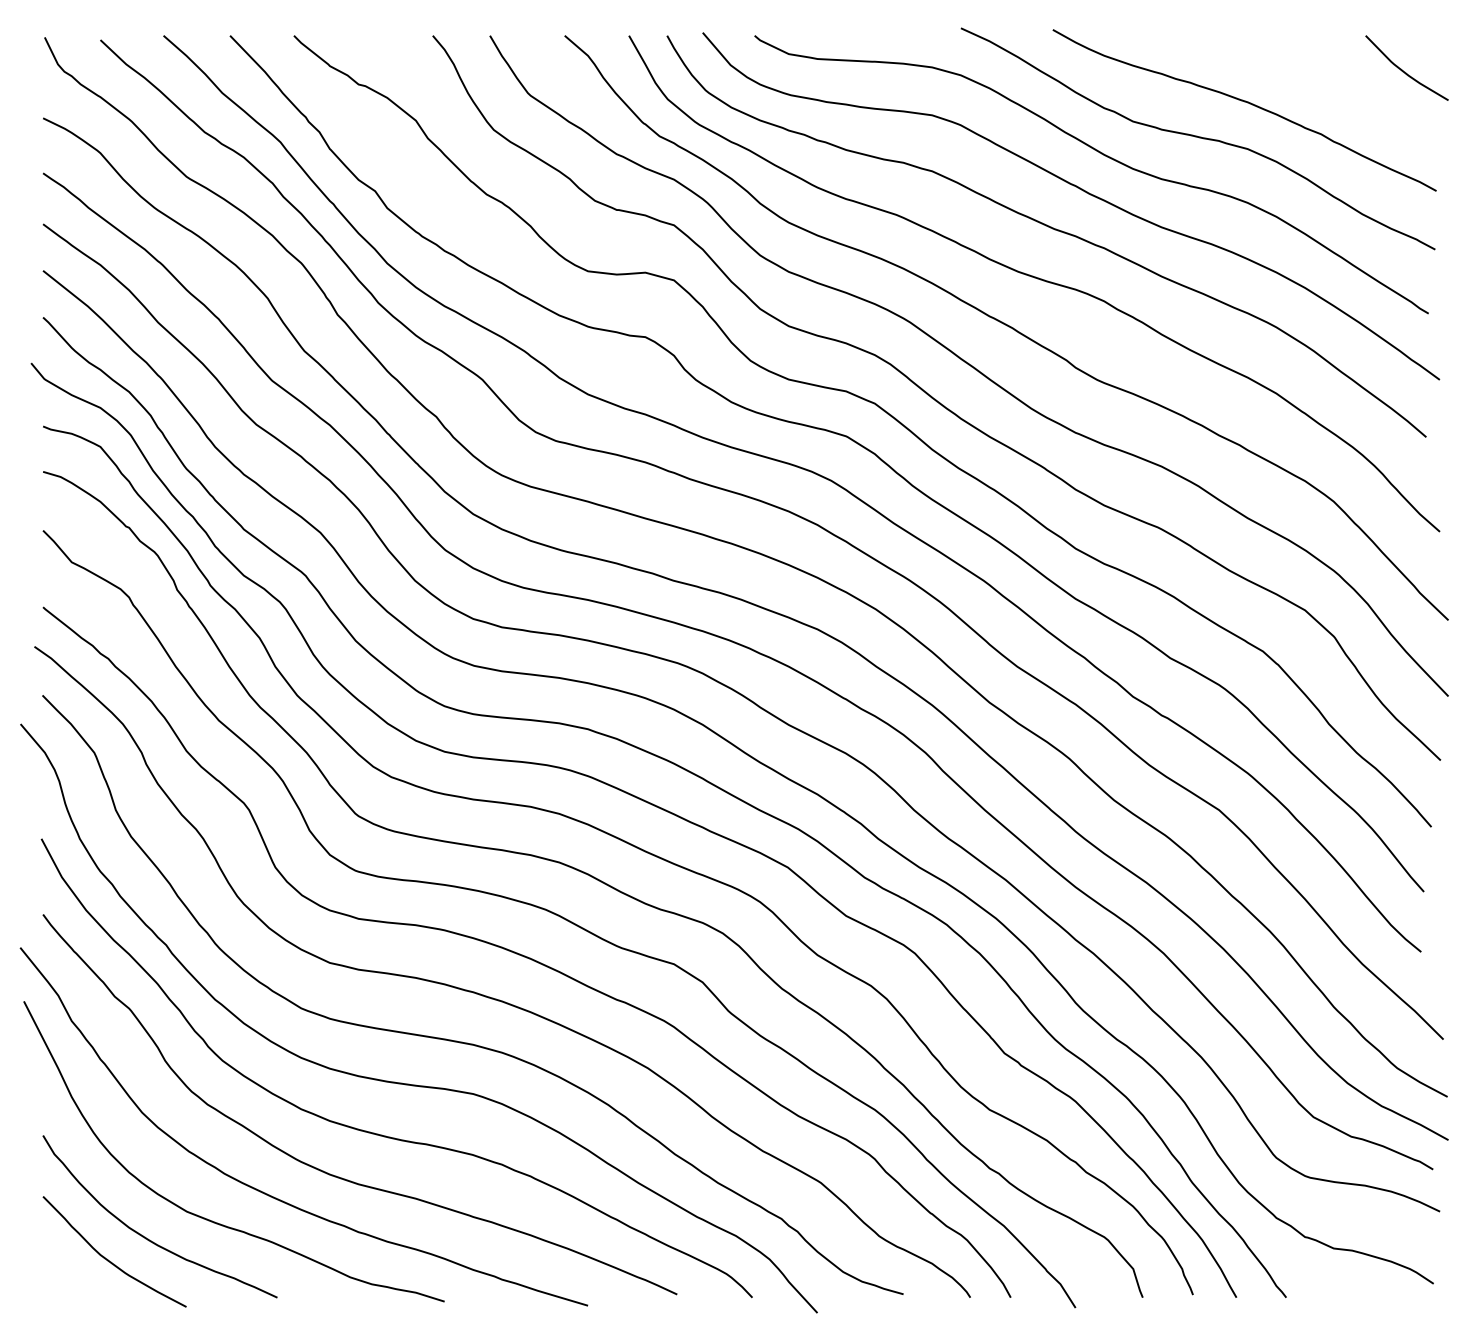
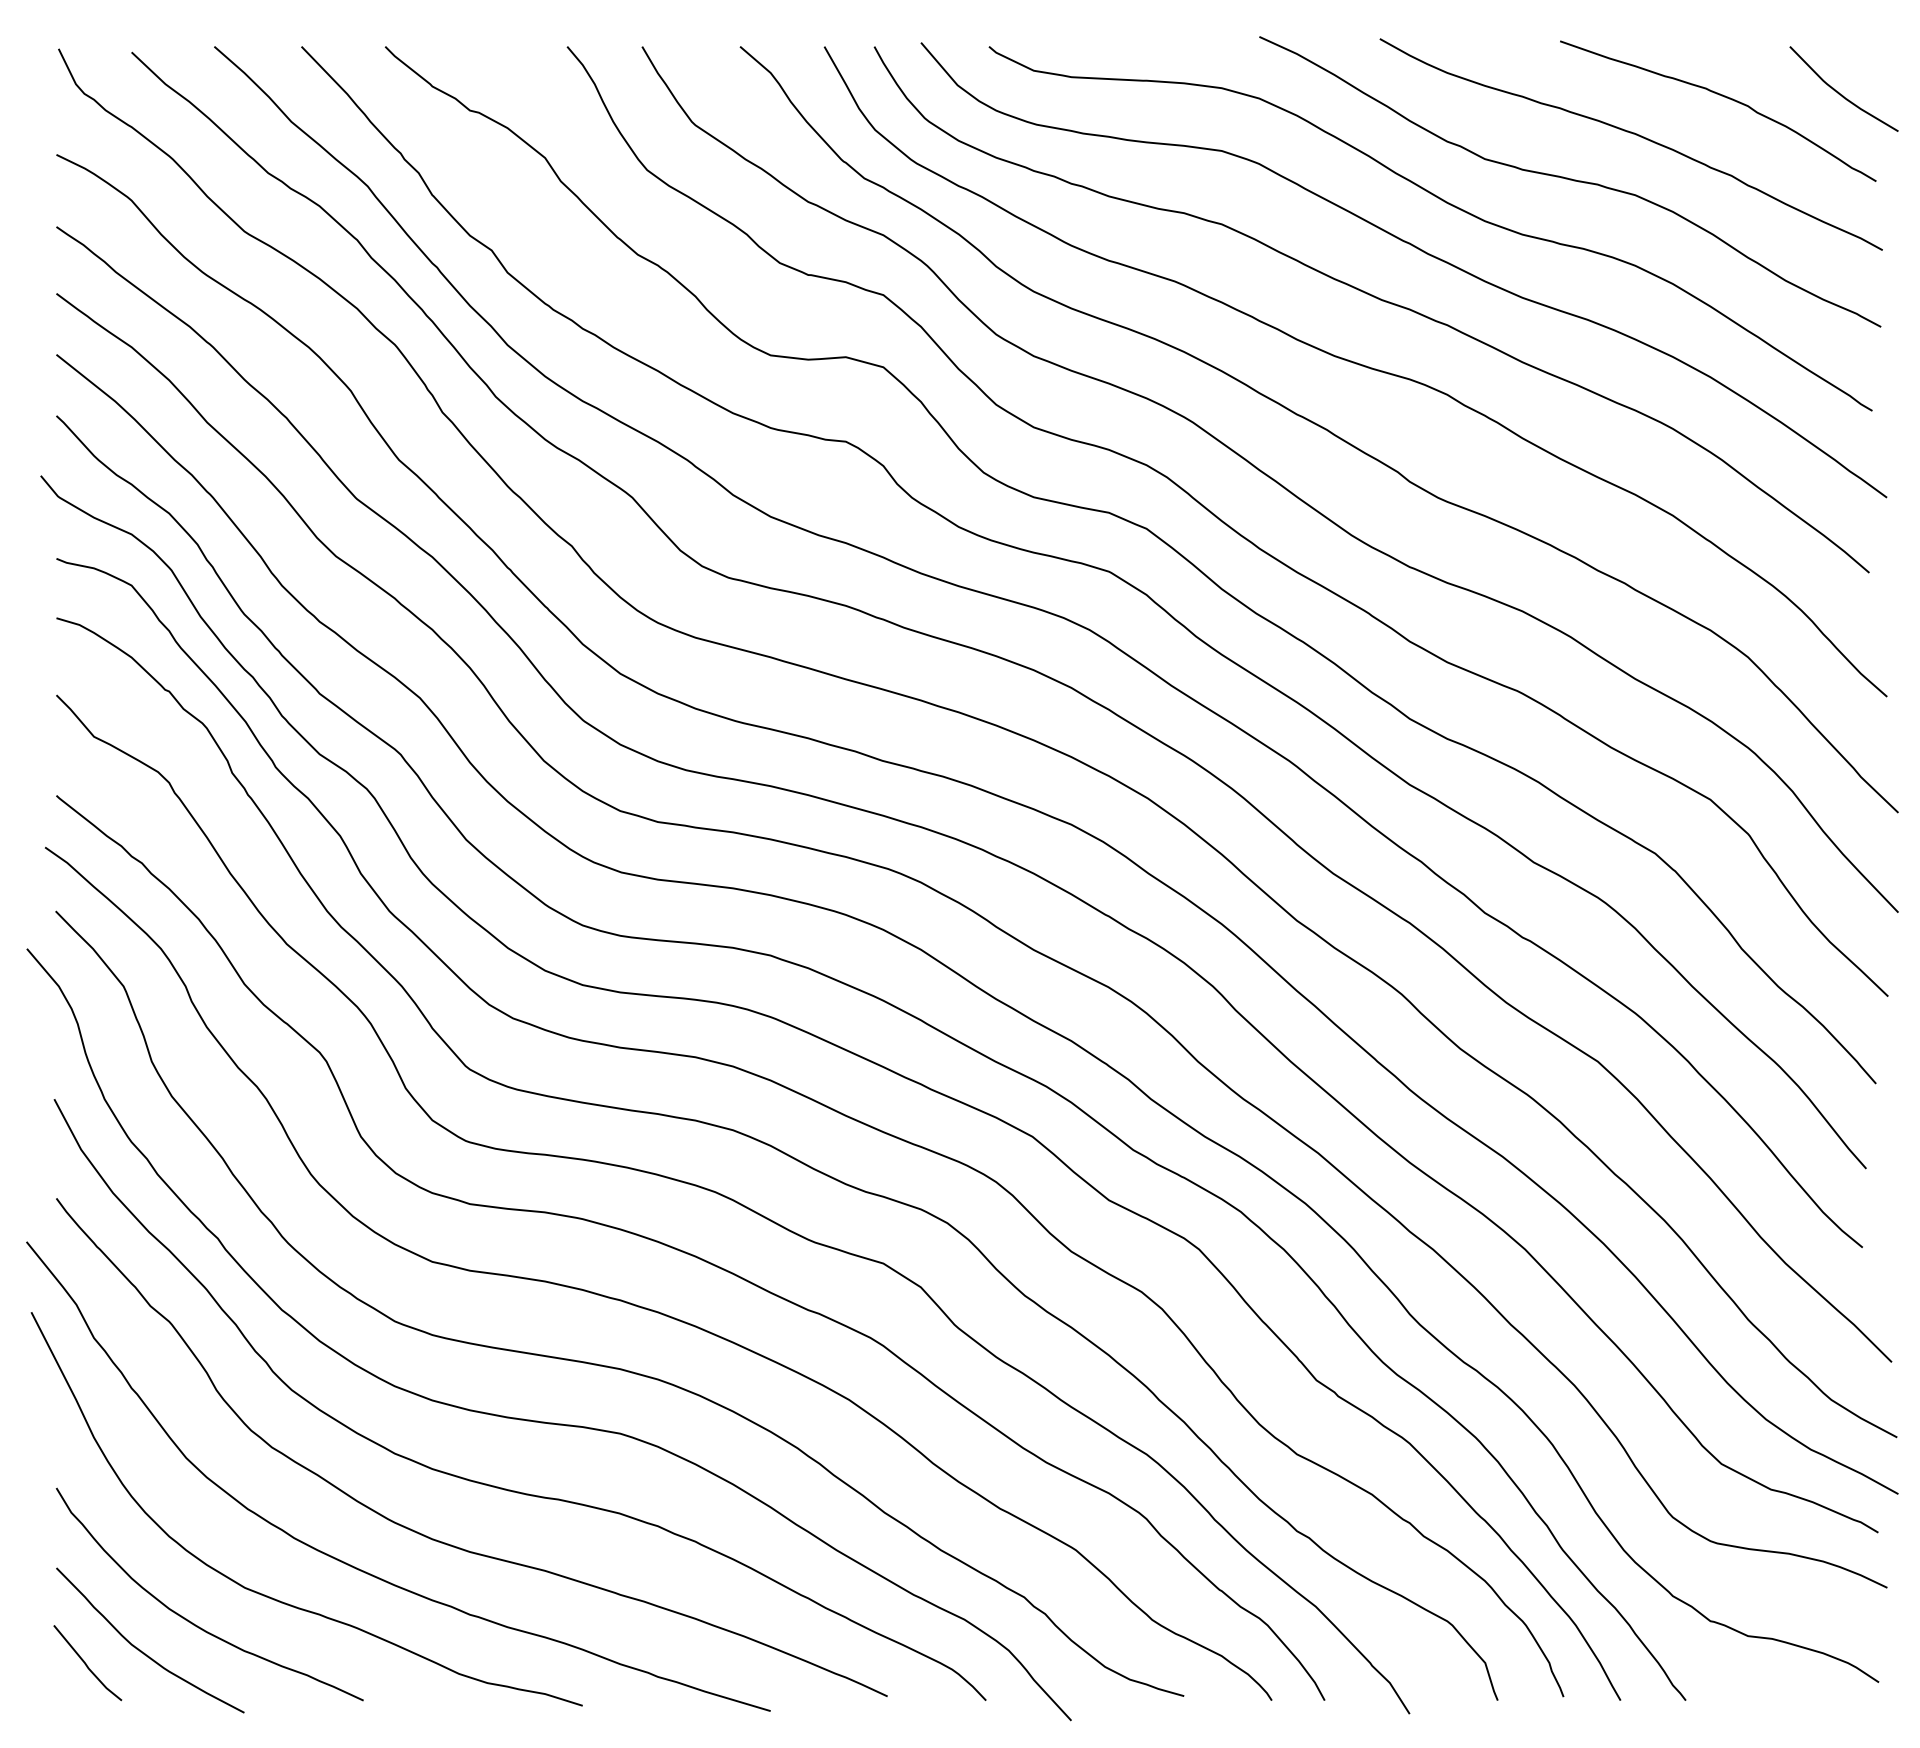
curve: (1313, 73) -> (1721, 96), added
line: (66, 1269) -> (86, 1663), added

